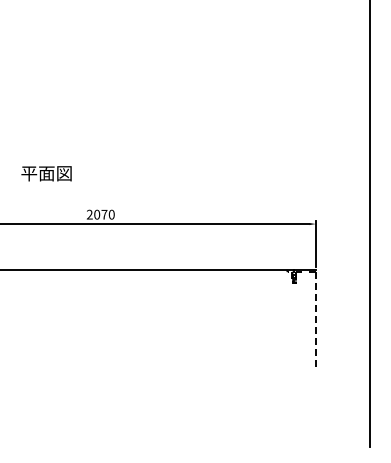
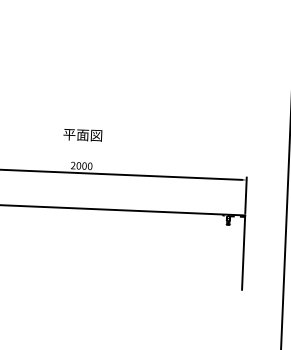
text: (46, 173) -> (82, 135), moved
text: (104, 214) -> (84, 165), 2070 -> 2000
line: (315, 317) -> (243, 251), dashed -> solid

